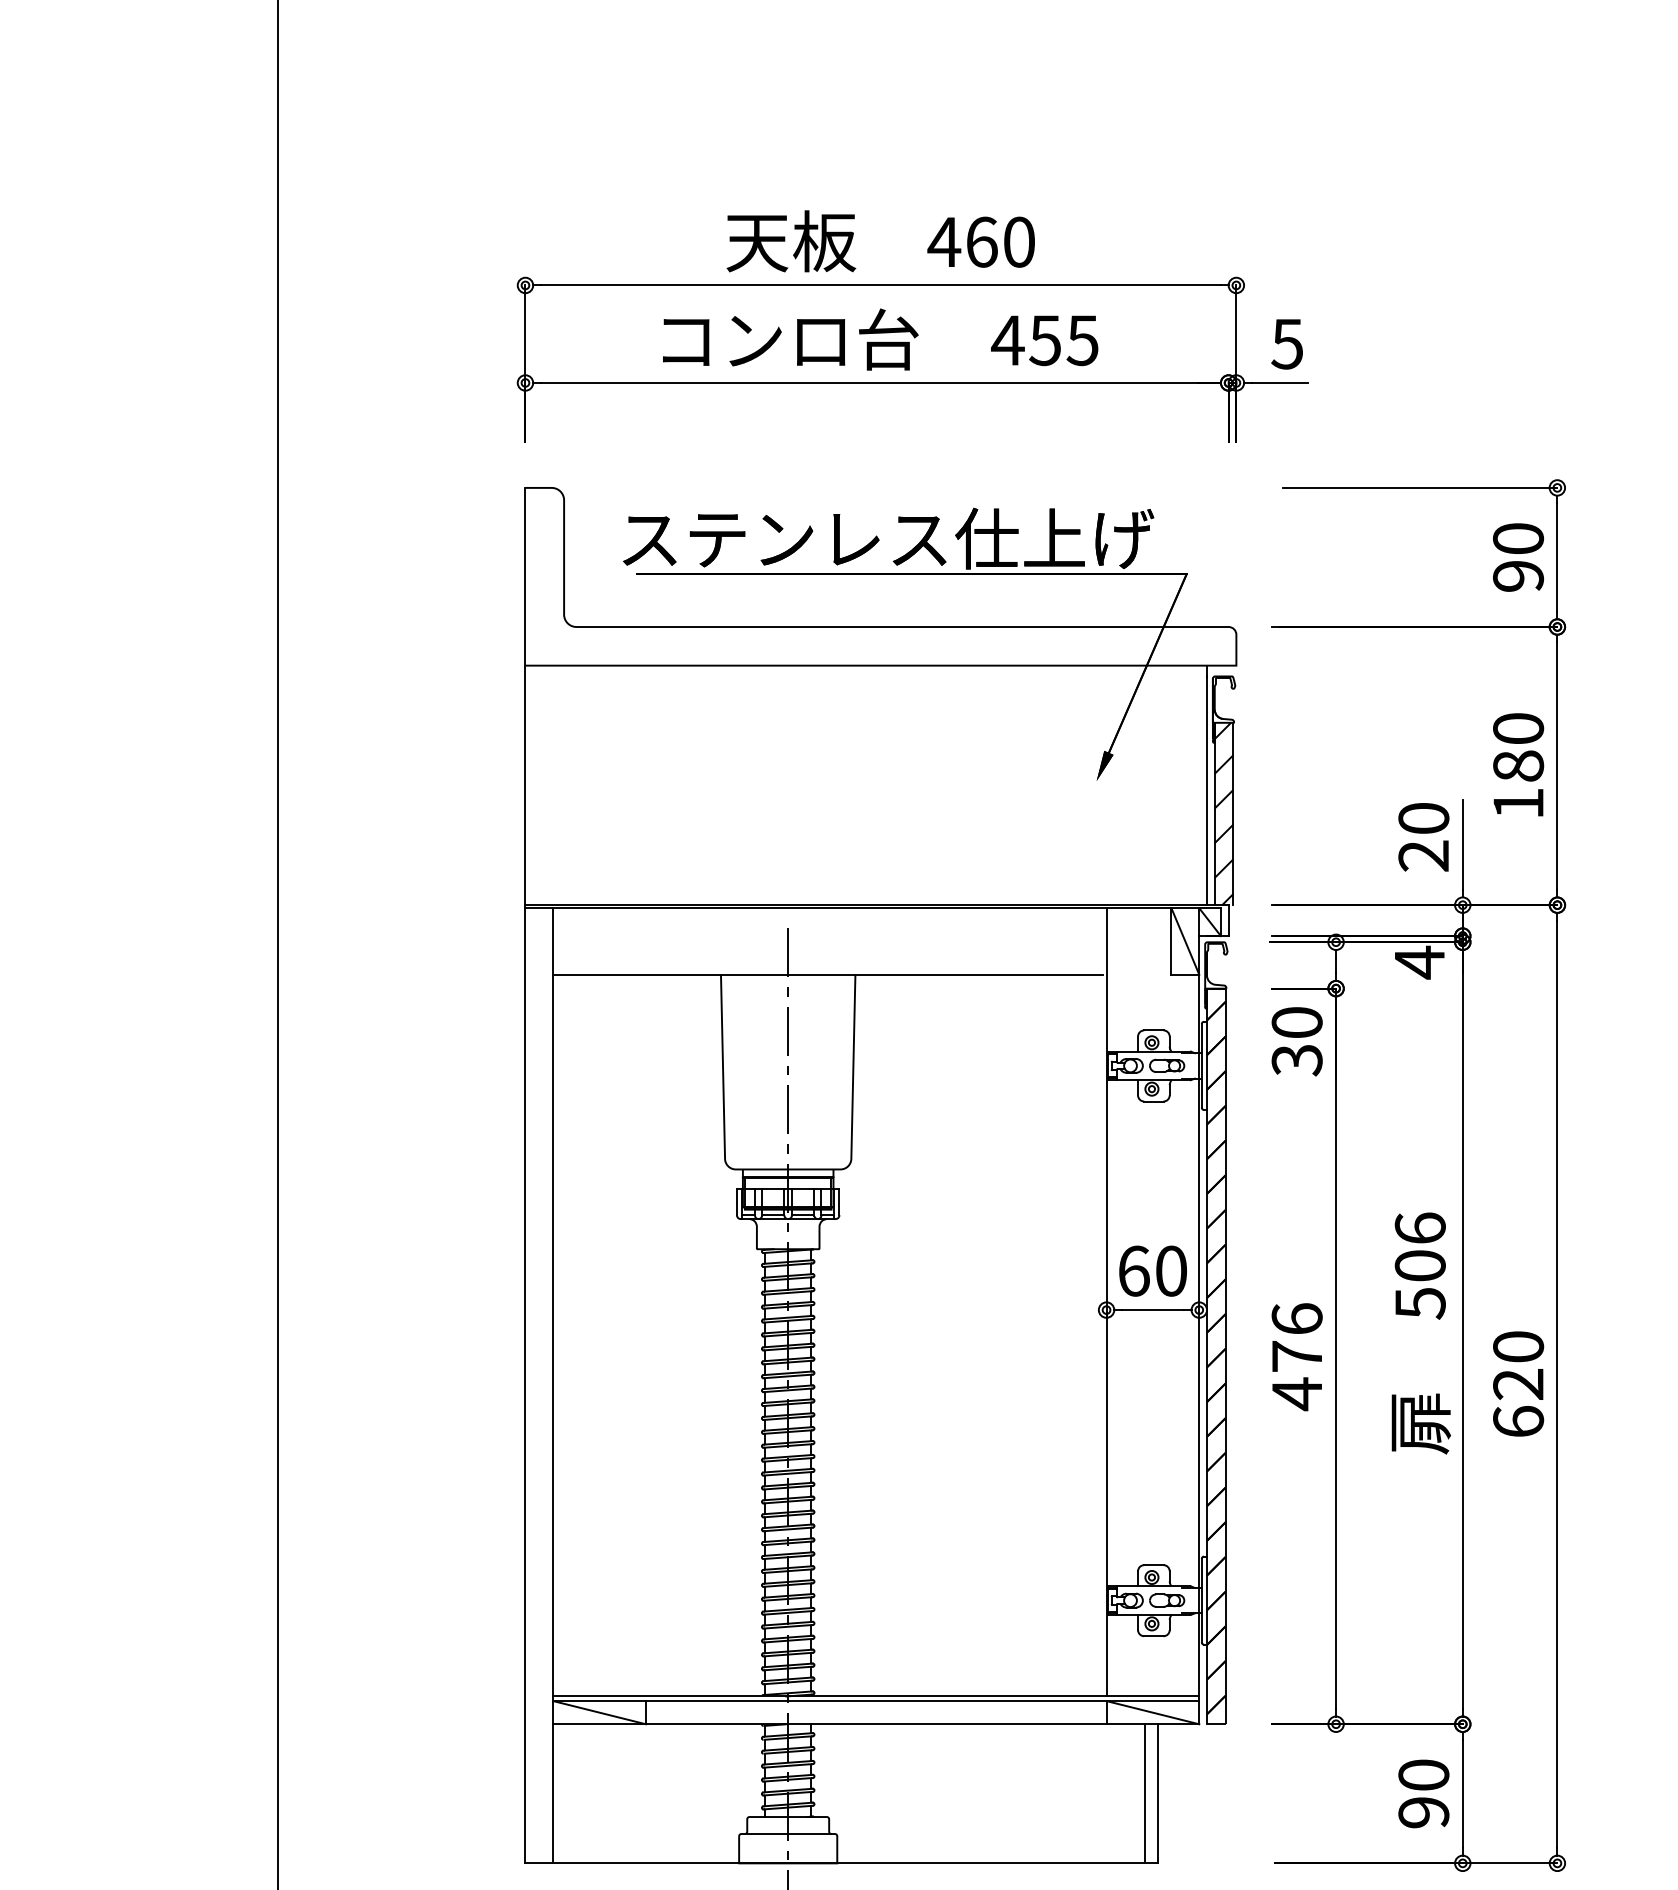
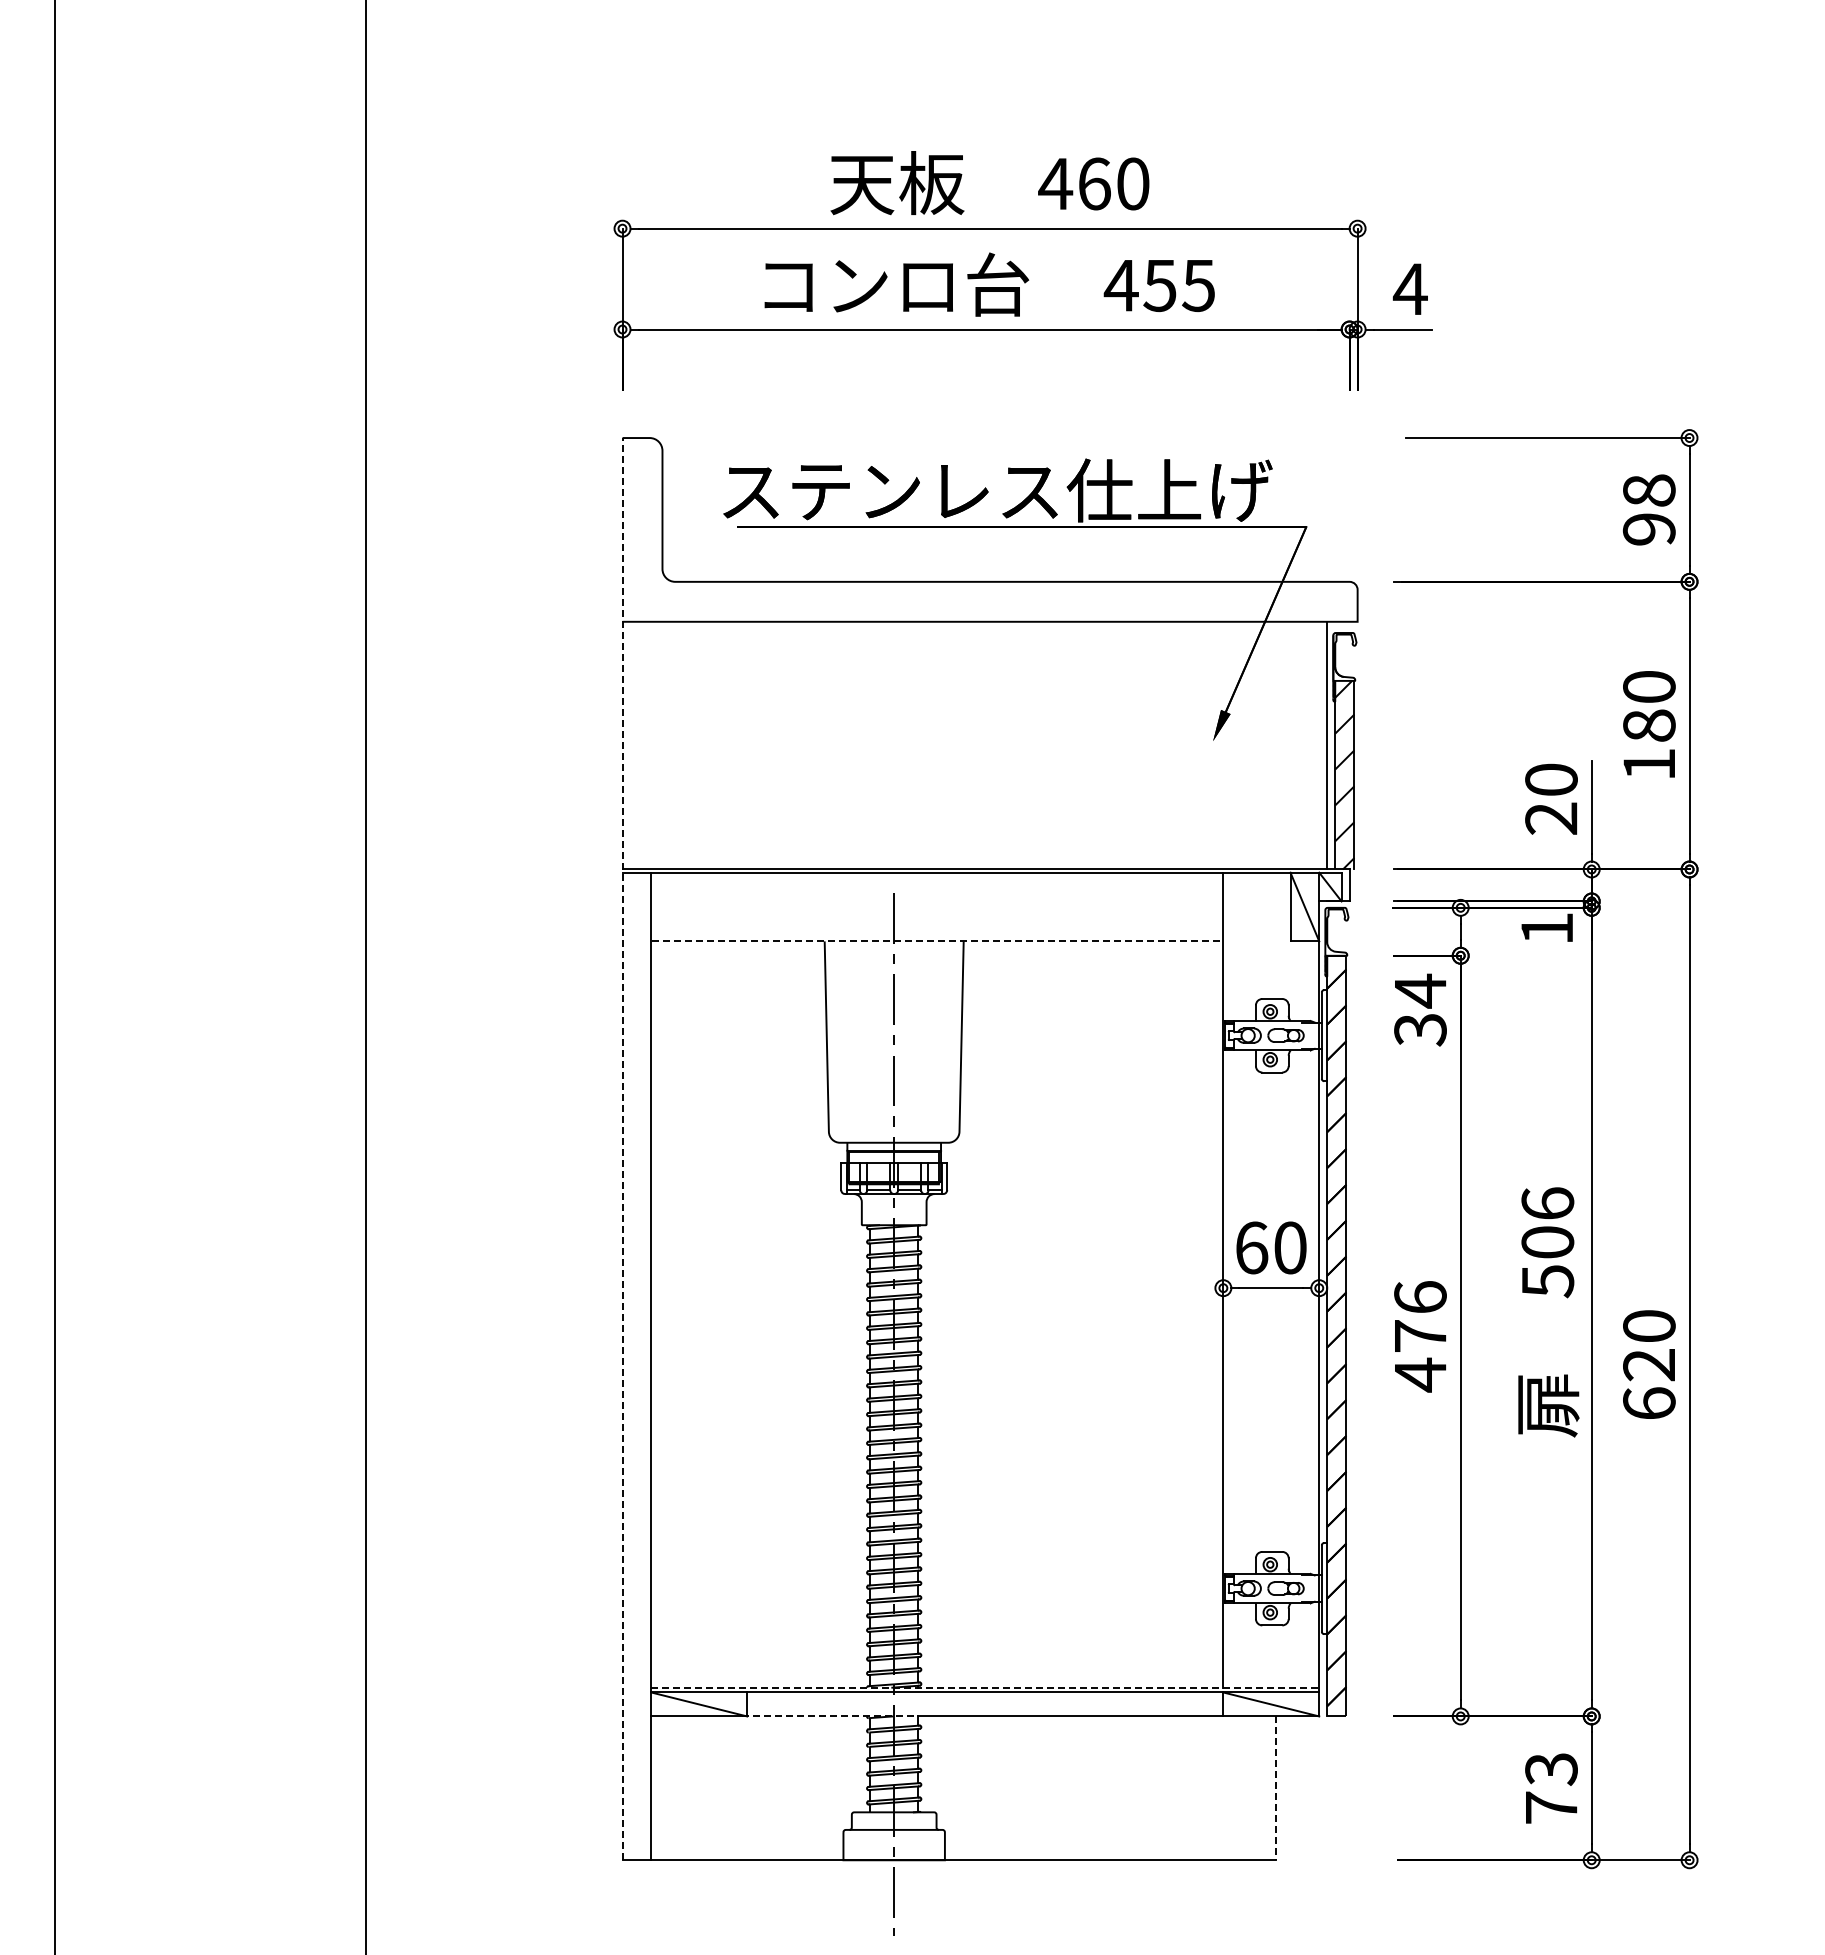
text: (1286, 344) -> (1409, 289), 5 -> 4
text: (1517, 538) -> (1648, 490), 90 -> 98
text: (1419, 962) -> (1546, 928), 4 -> 1
line: (828, 974) -> (935, 941), solid -> dashed
text: (1297, 1022) -> (1420, 990), 30 -> 34
line: (525, 1175) -> (622, 1148), solid -> dashed
line: (876, 1696) -> (985, 1687), solid -> dashed
line: (726, 1724) -> (830, 1716), solid -> dashed
line: (1145, 1793) -> (1263, 1788), removed
line: (1157, 1793) -> (1276, 1788), solid -> dashed
text: (1423, 1793) -> (1551, 1788), 90 -> 73

